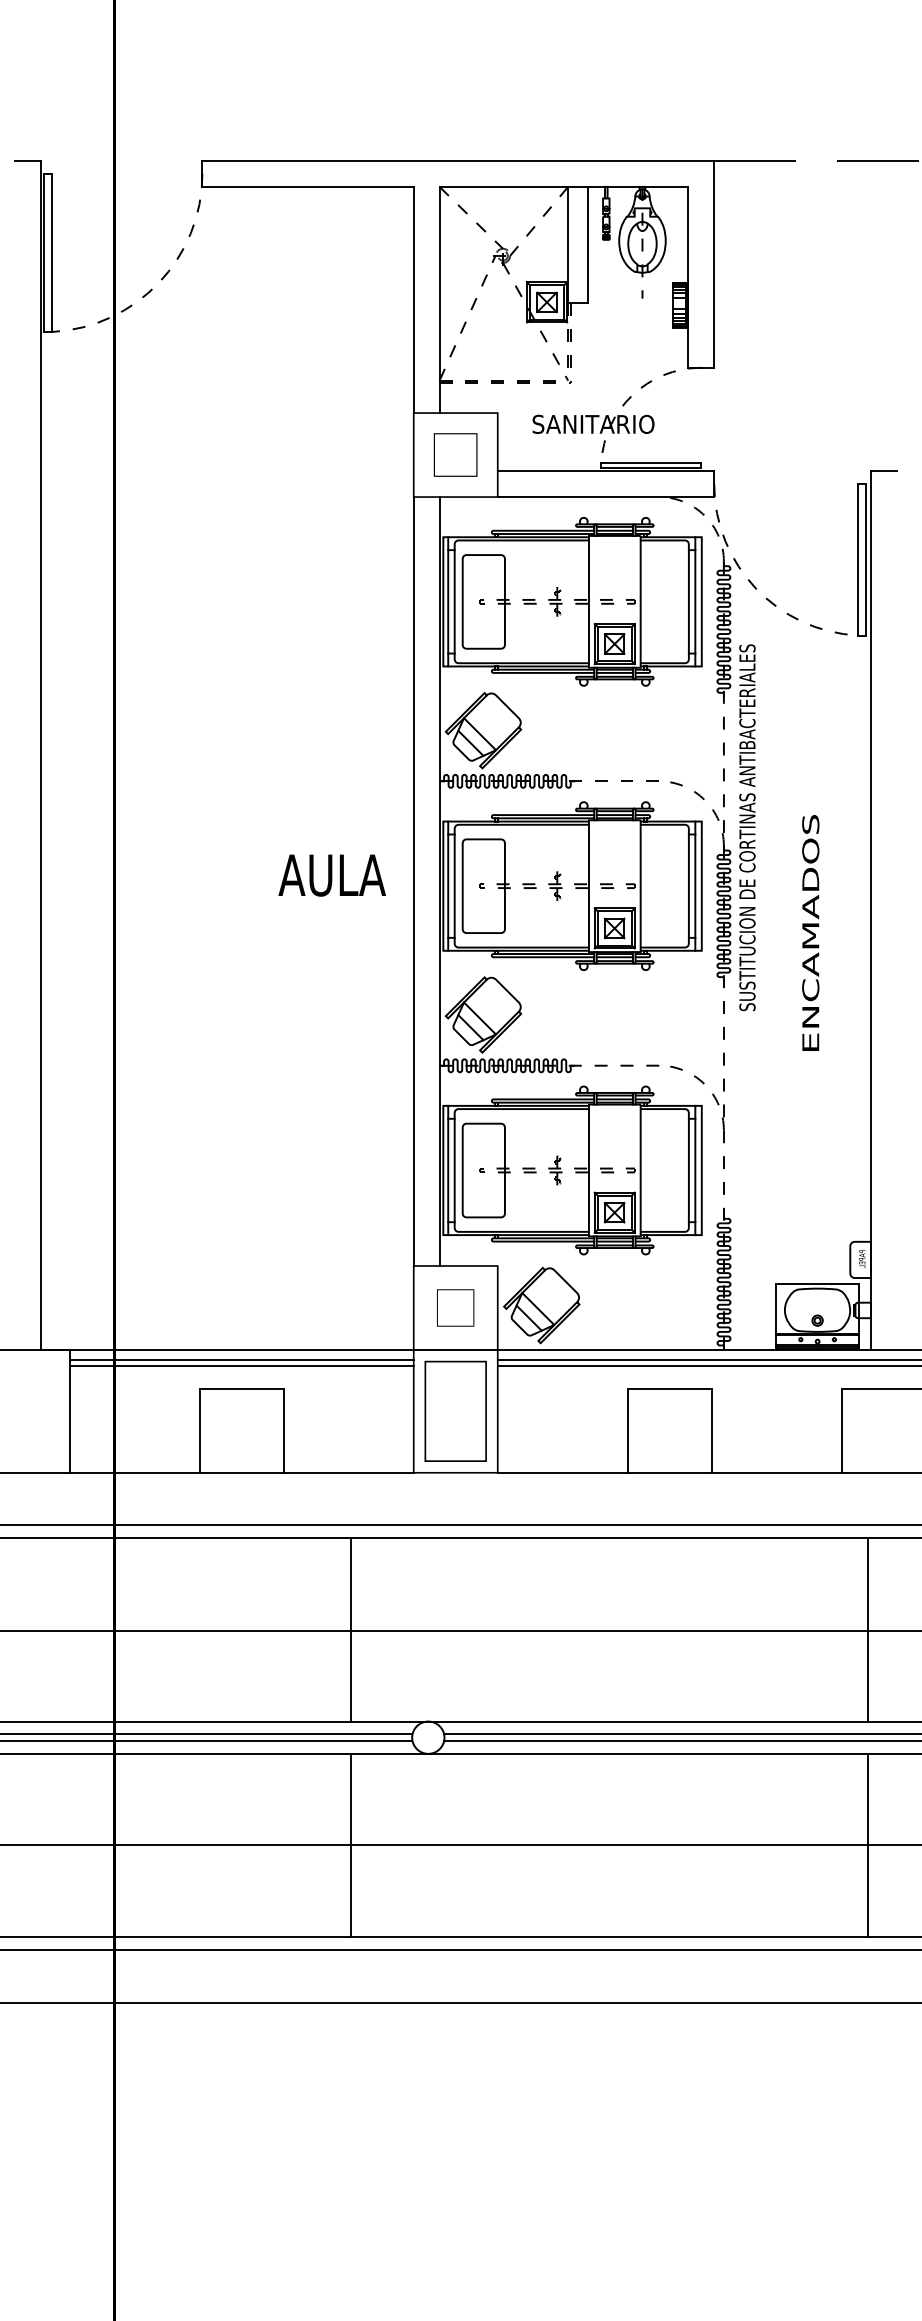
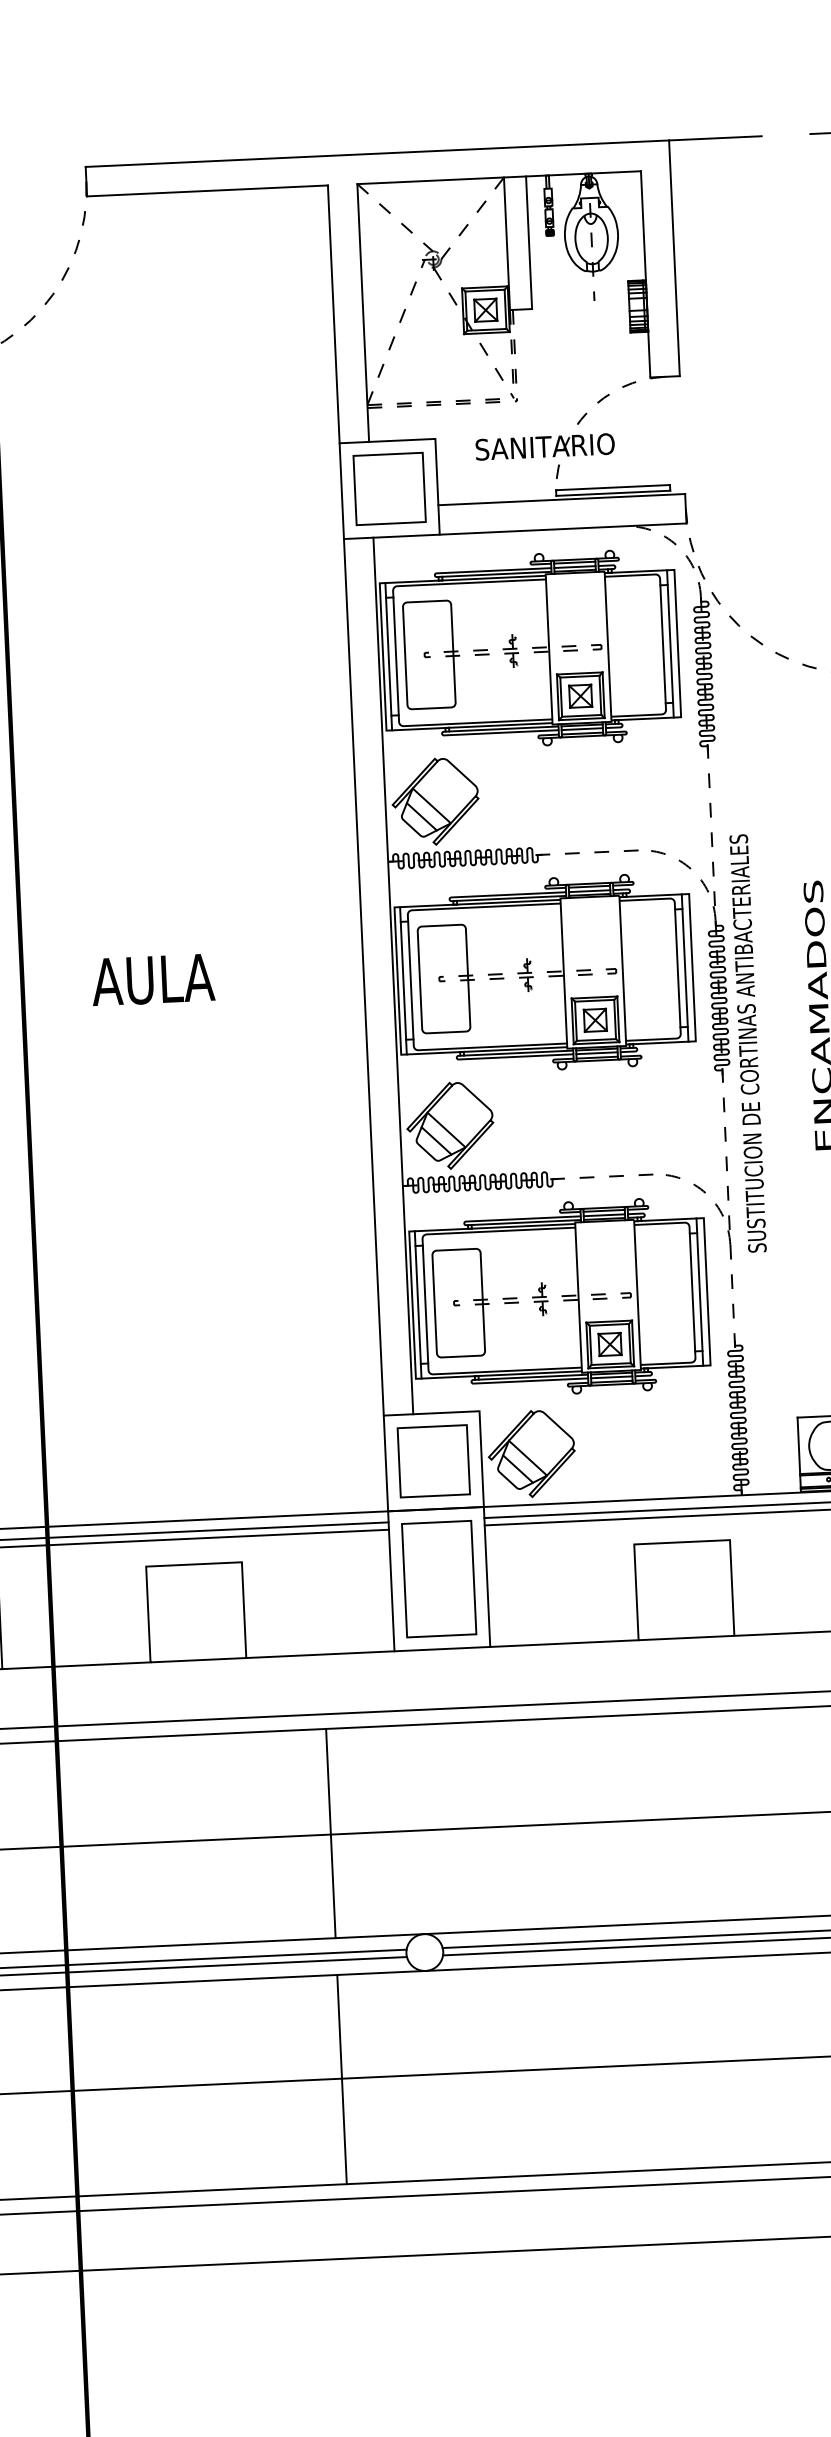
part: (455, 454) -> (389, 488), size x1.43
text: (747, 827) -> (748, 1043), moved
text: (331, 875) -> (152, 980), moved
part: (455, 1307) -> (433, 1460), size x1.67

